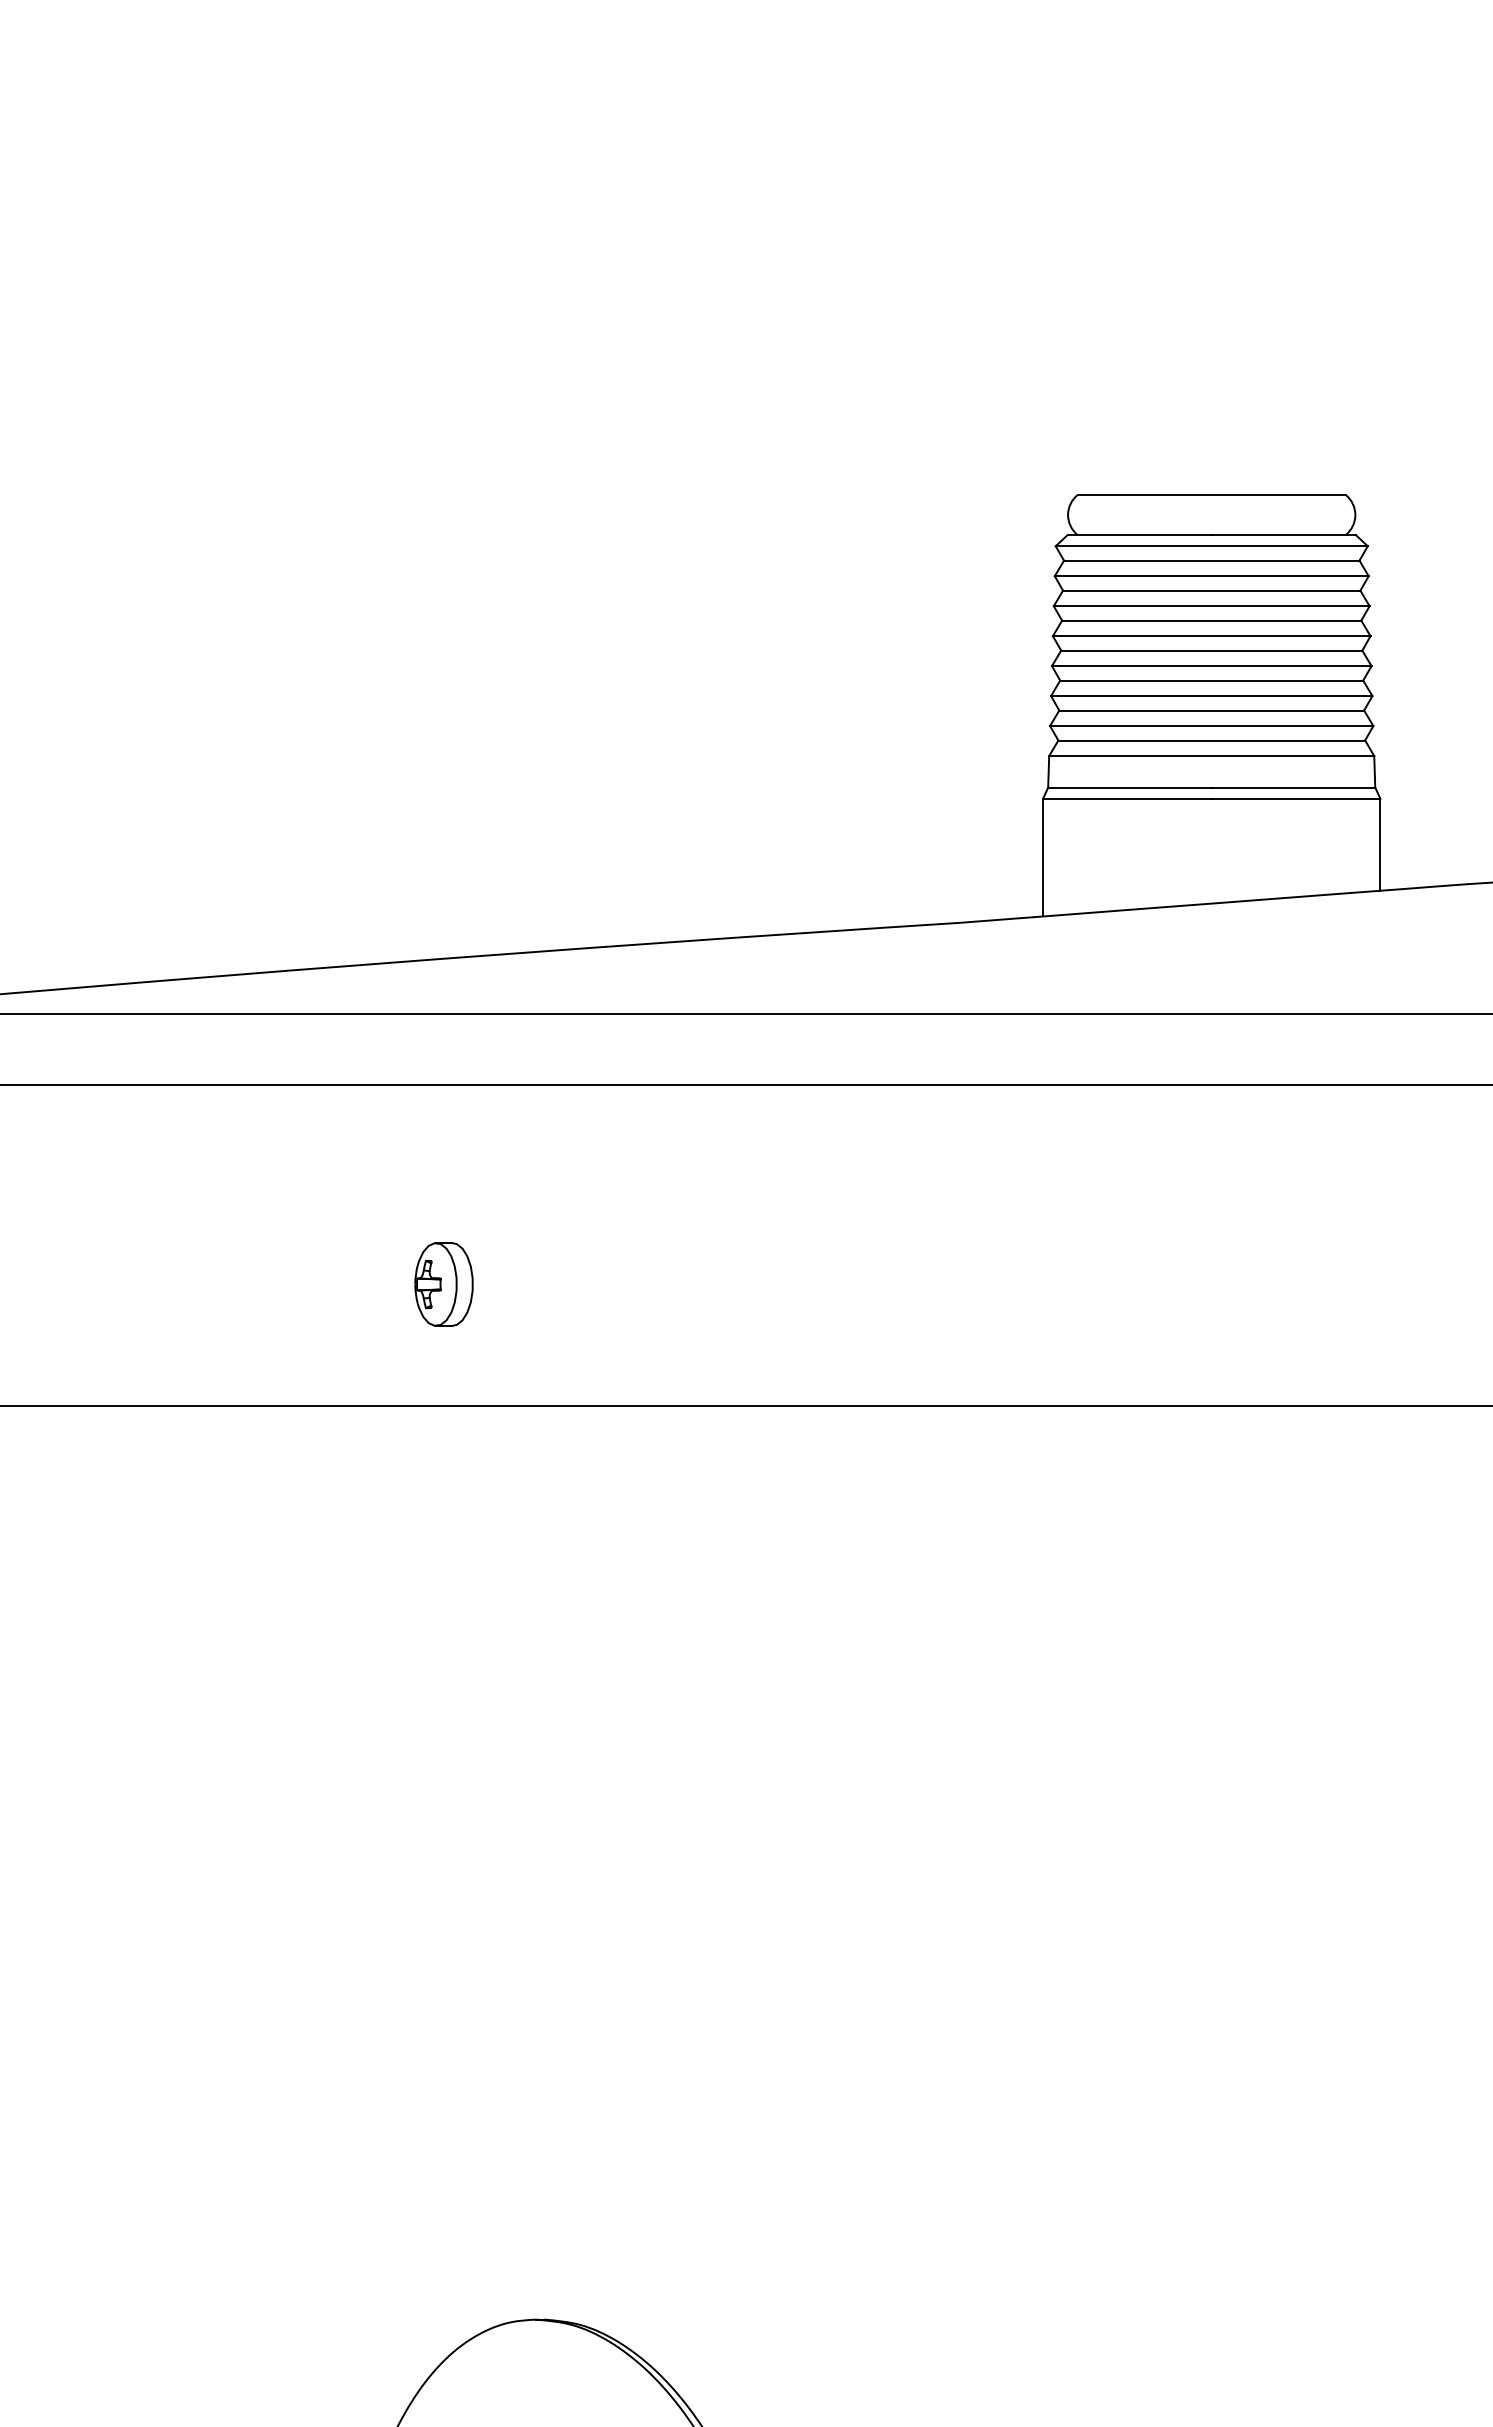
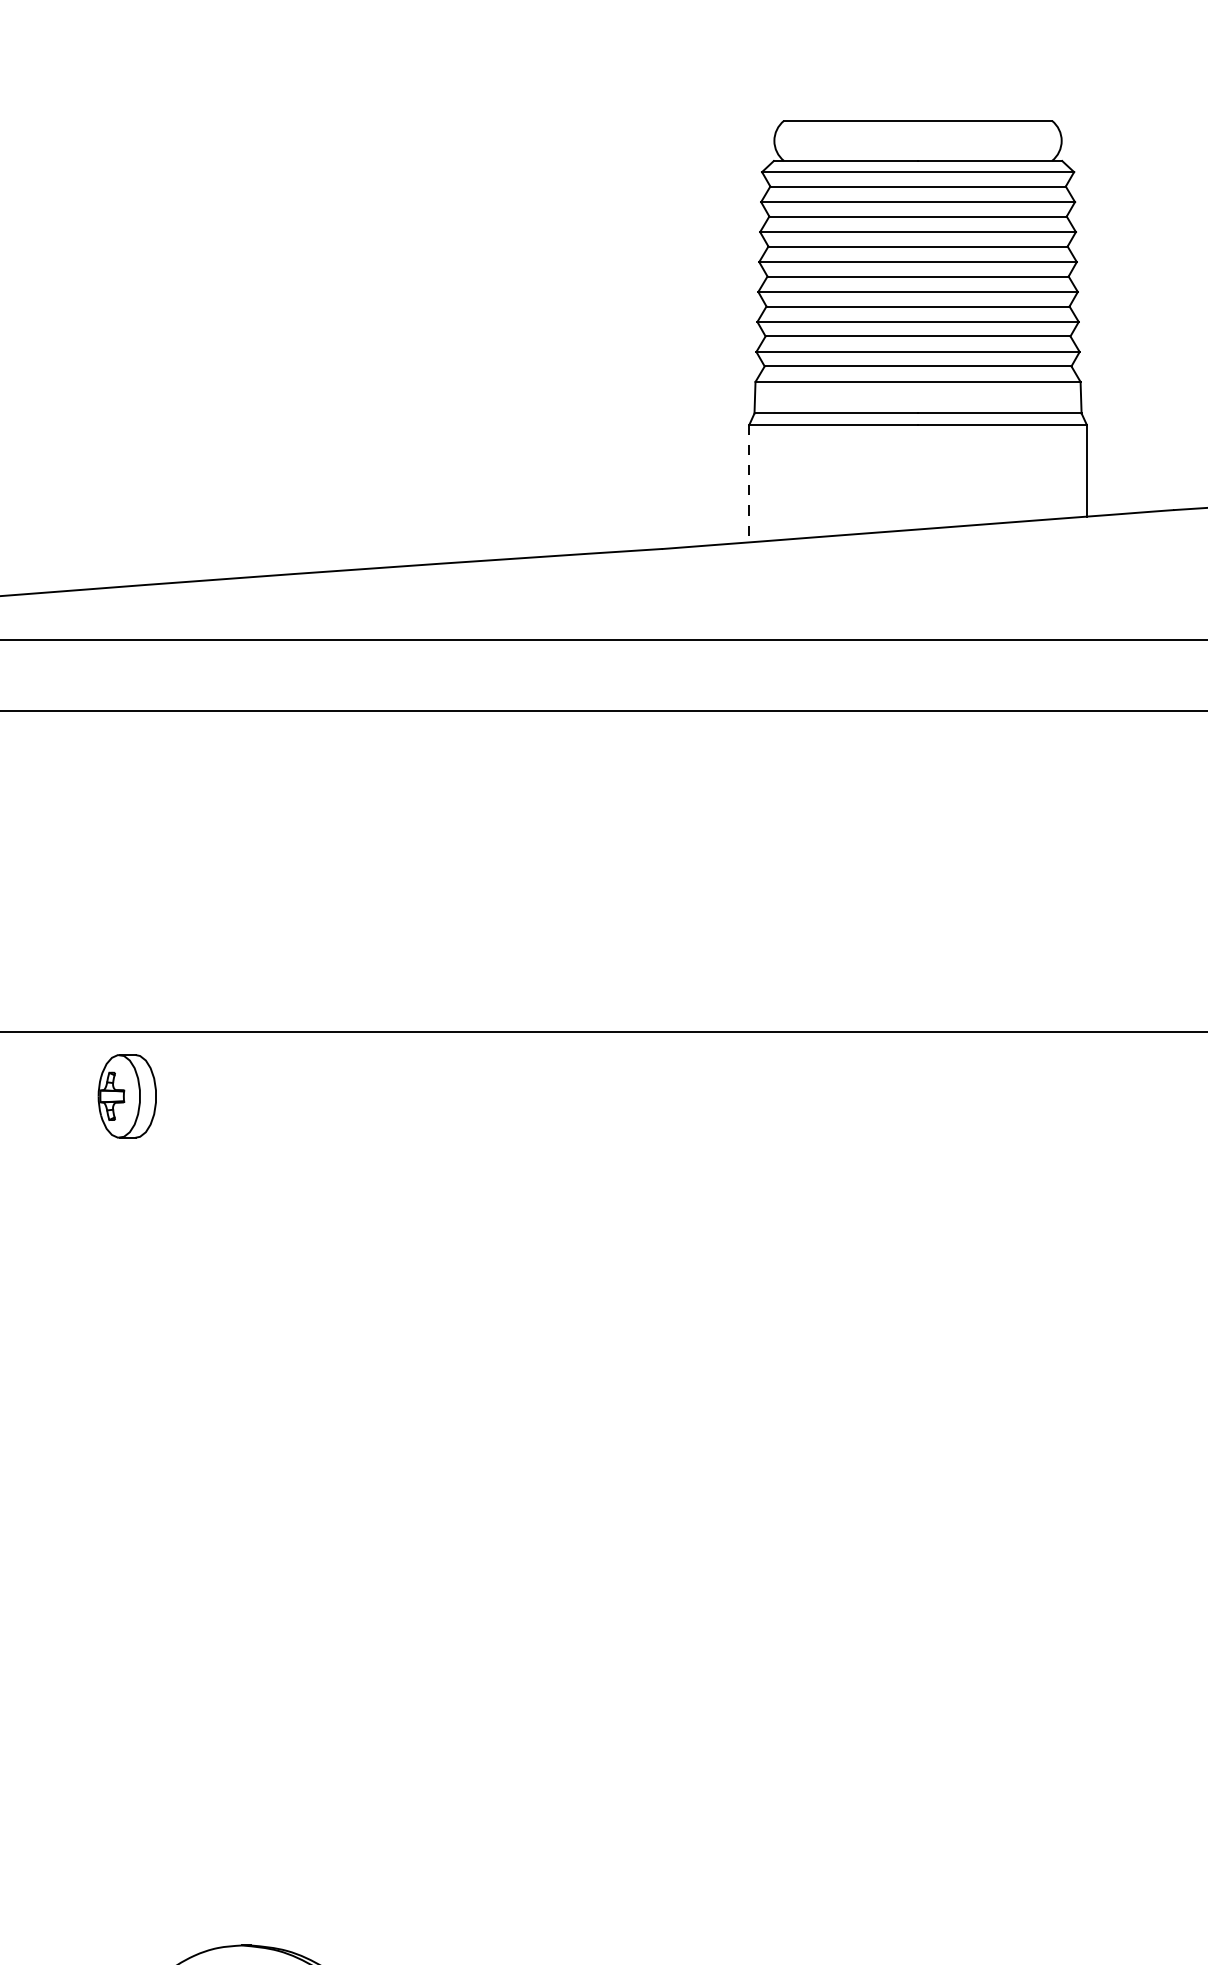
line: (1043, 857) -> (749, 483), solid -> dashed
part: (443, 1284) -> (126, 1096), moved

